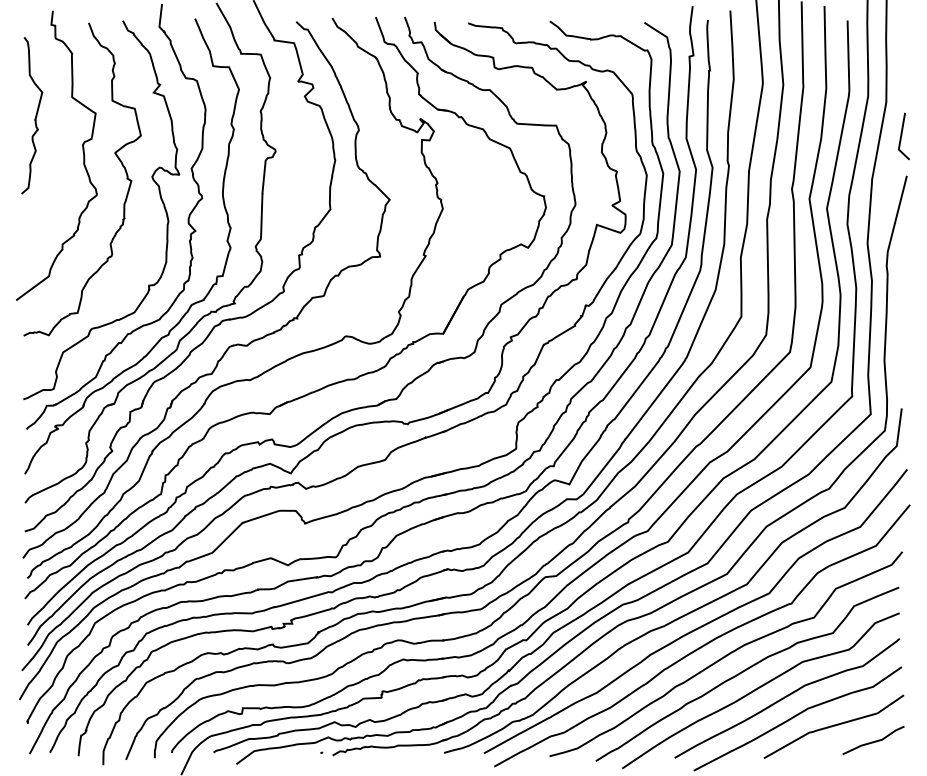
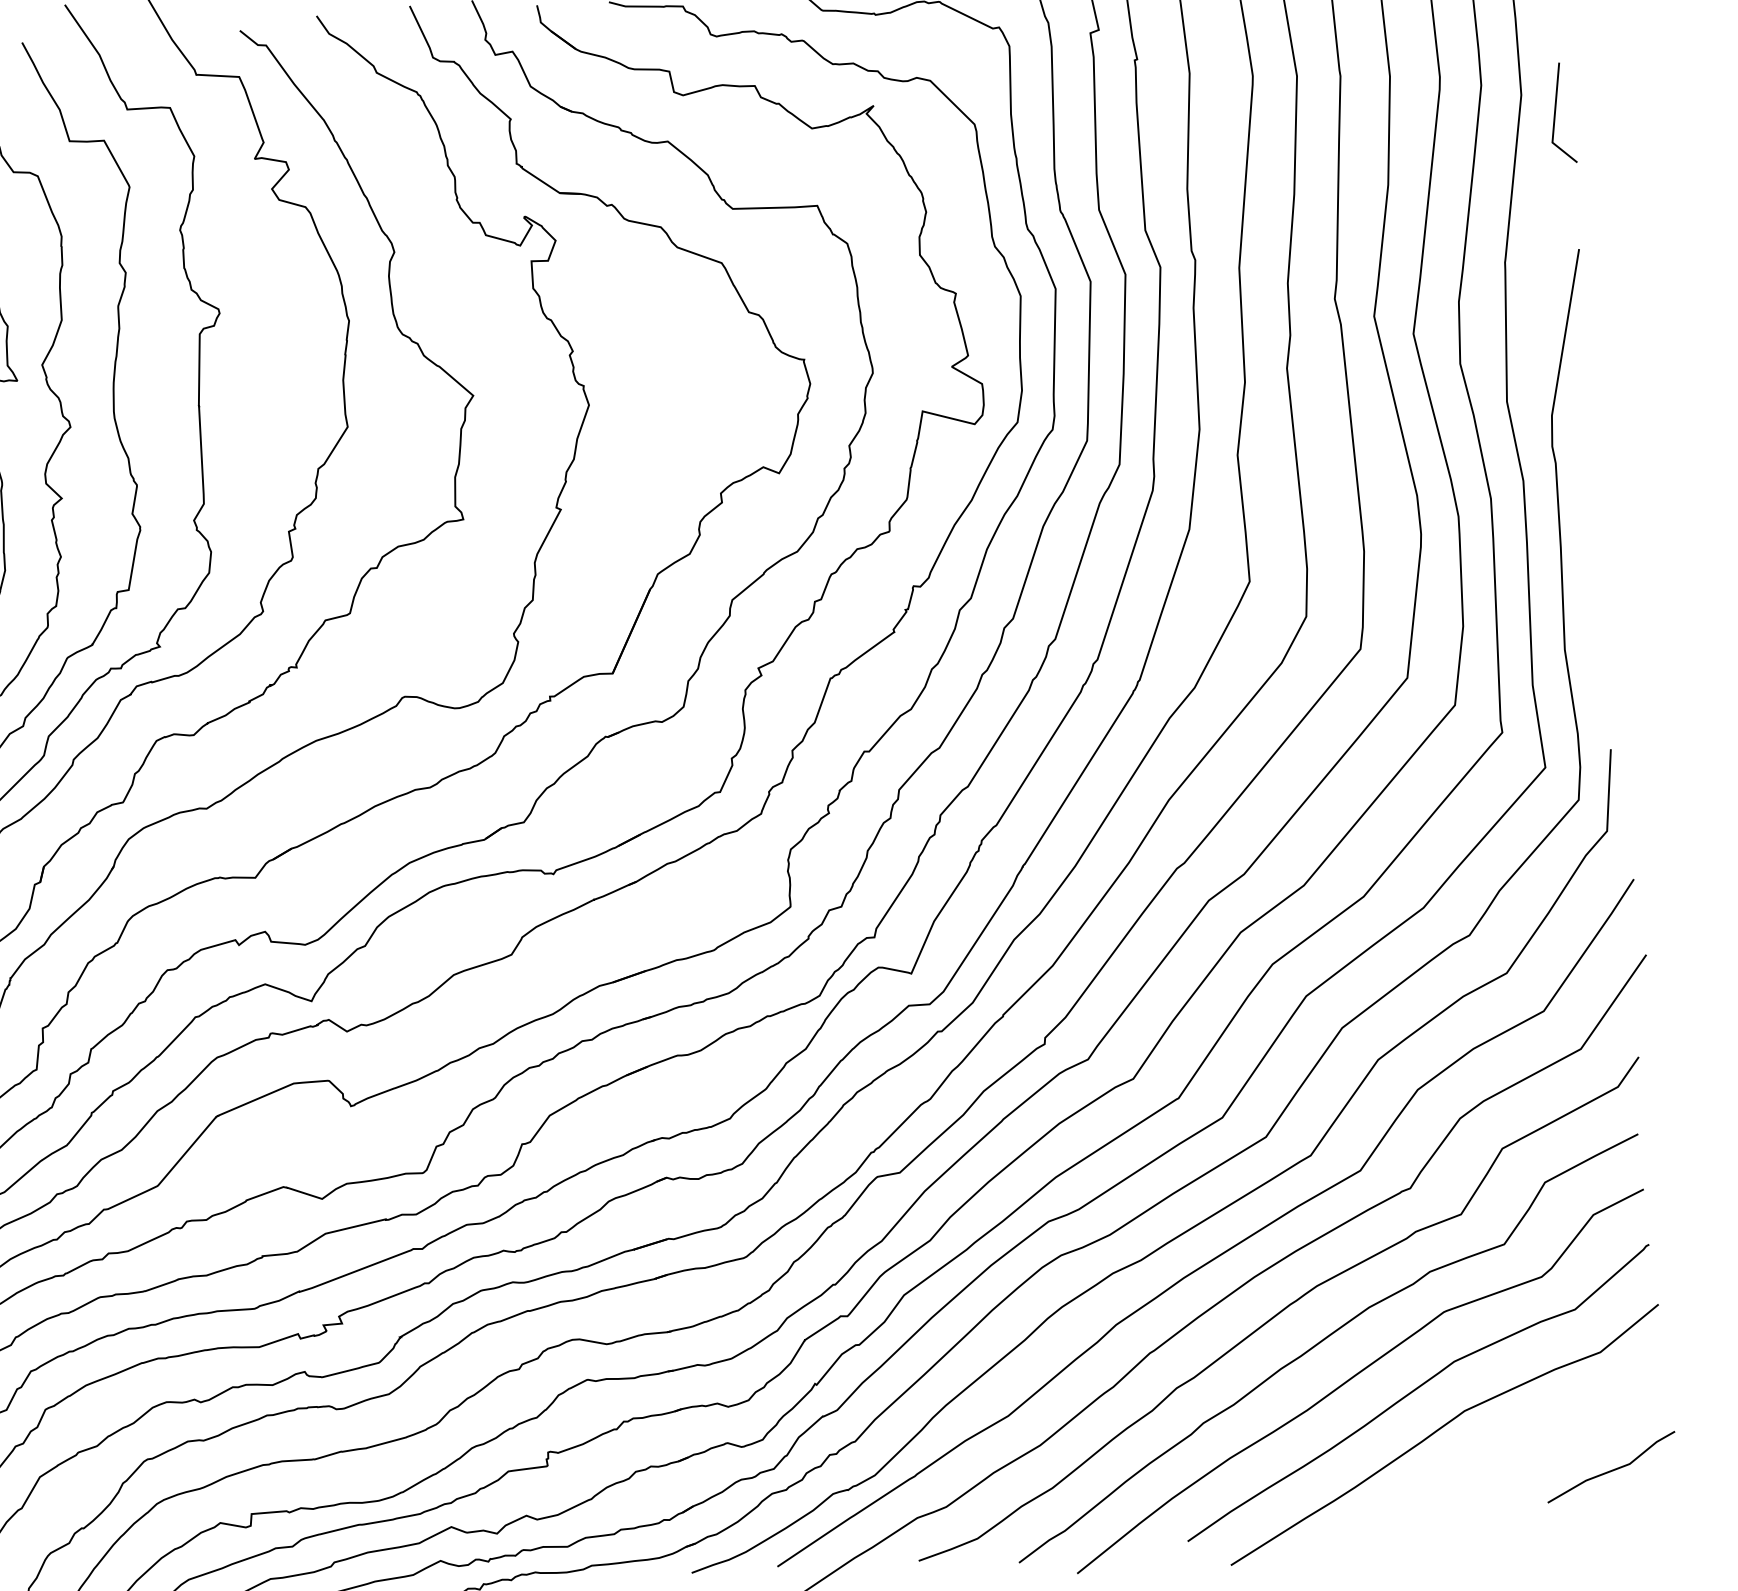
line: (902, 135) -> (1557, 111), moved
curve: (833, 726) -> (1522, 1444), removed

